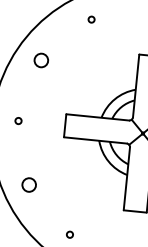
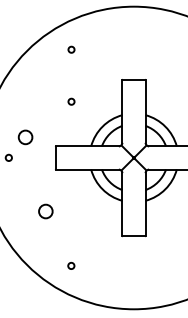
circle: (41, 60) -> (25, 137), moved
circle: (86, 71) -> (71, 101), added
circle: (28, 184) -> (45, 211), moved

